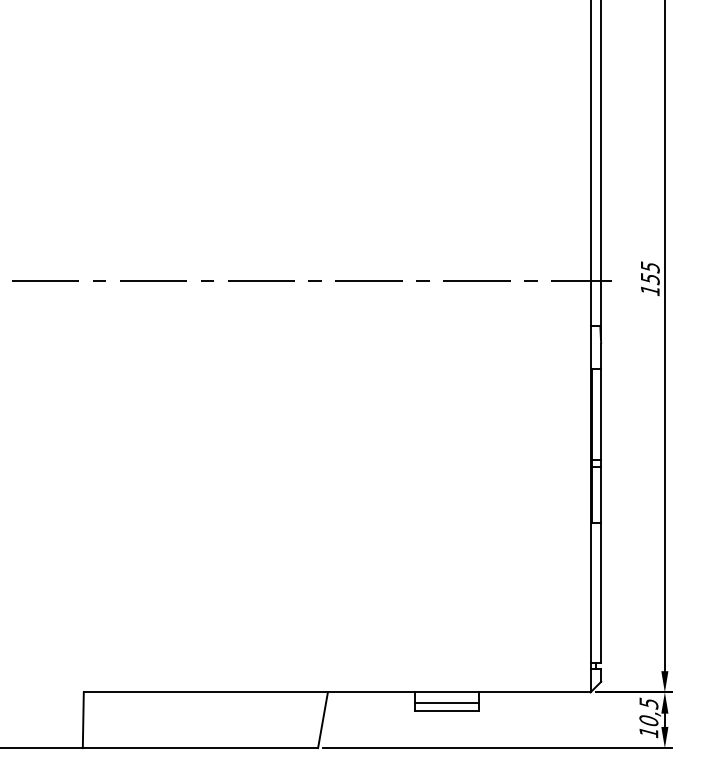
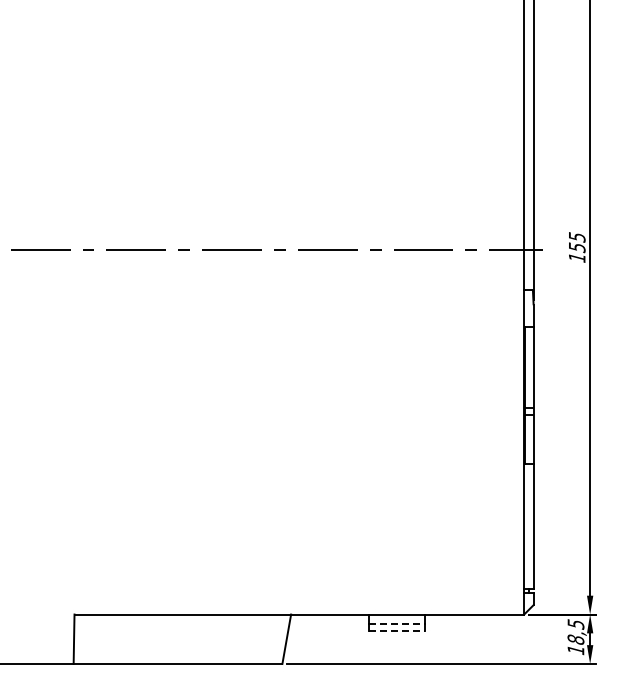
line: (447, 702) -> (397, 623), solid -> dashed
line: (447, 711) -> (397, 631), solid -> dashed
text: (649, 720) -> (576, 639), 10,5 -> 18,5

